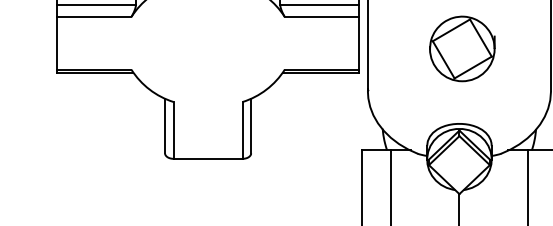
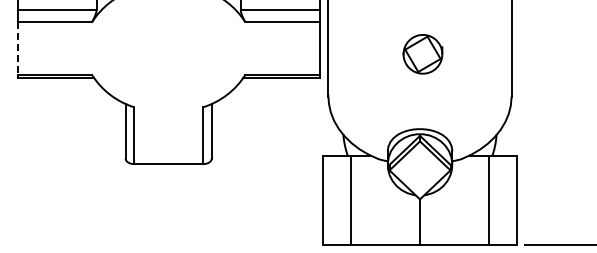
line: (56, 44) -> (17, 49), solid -> dashed
part: (461, 49) -> (422, 54), size x0.6

